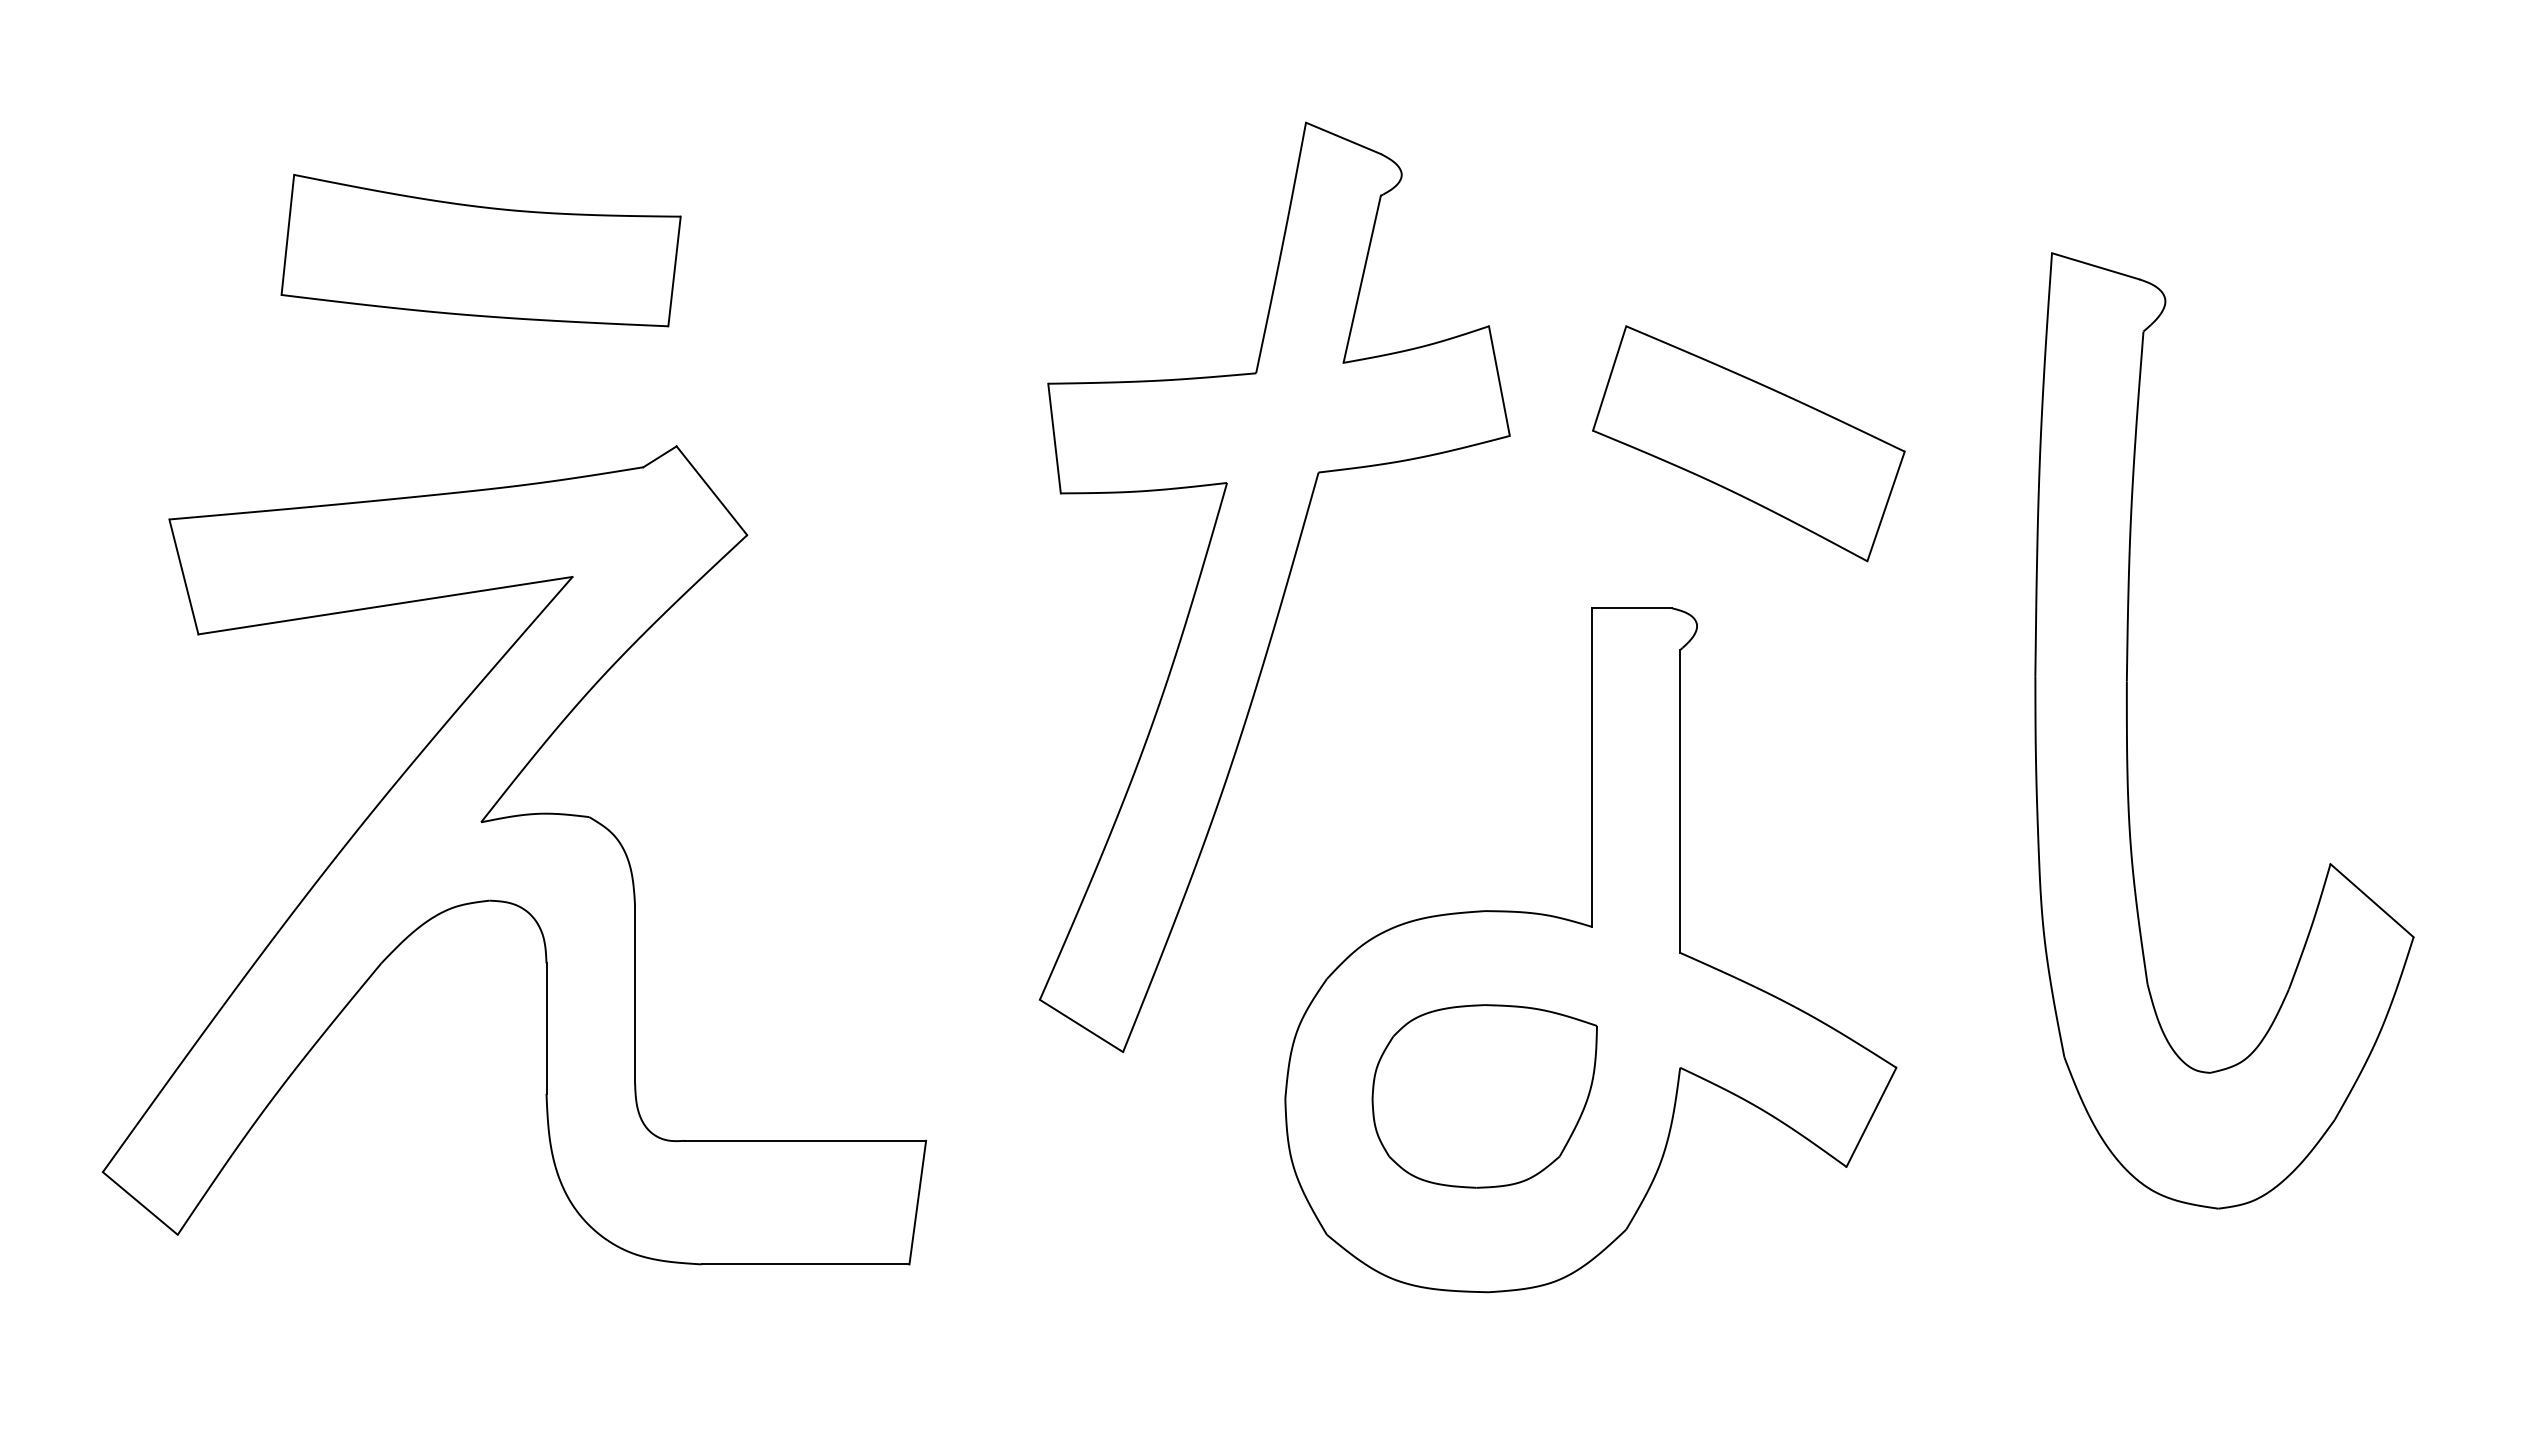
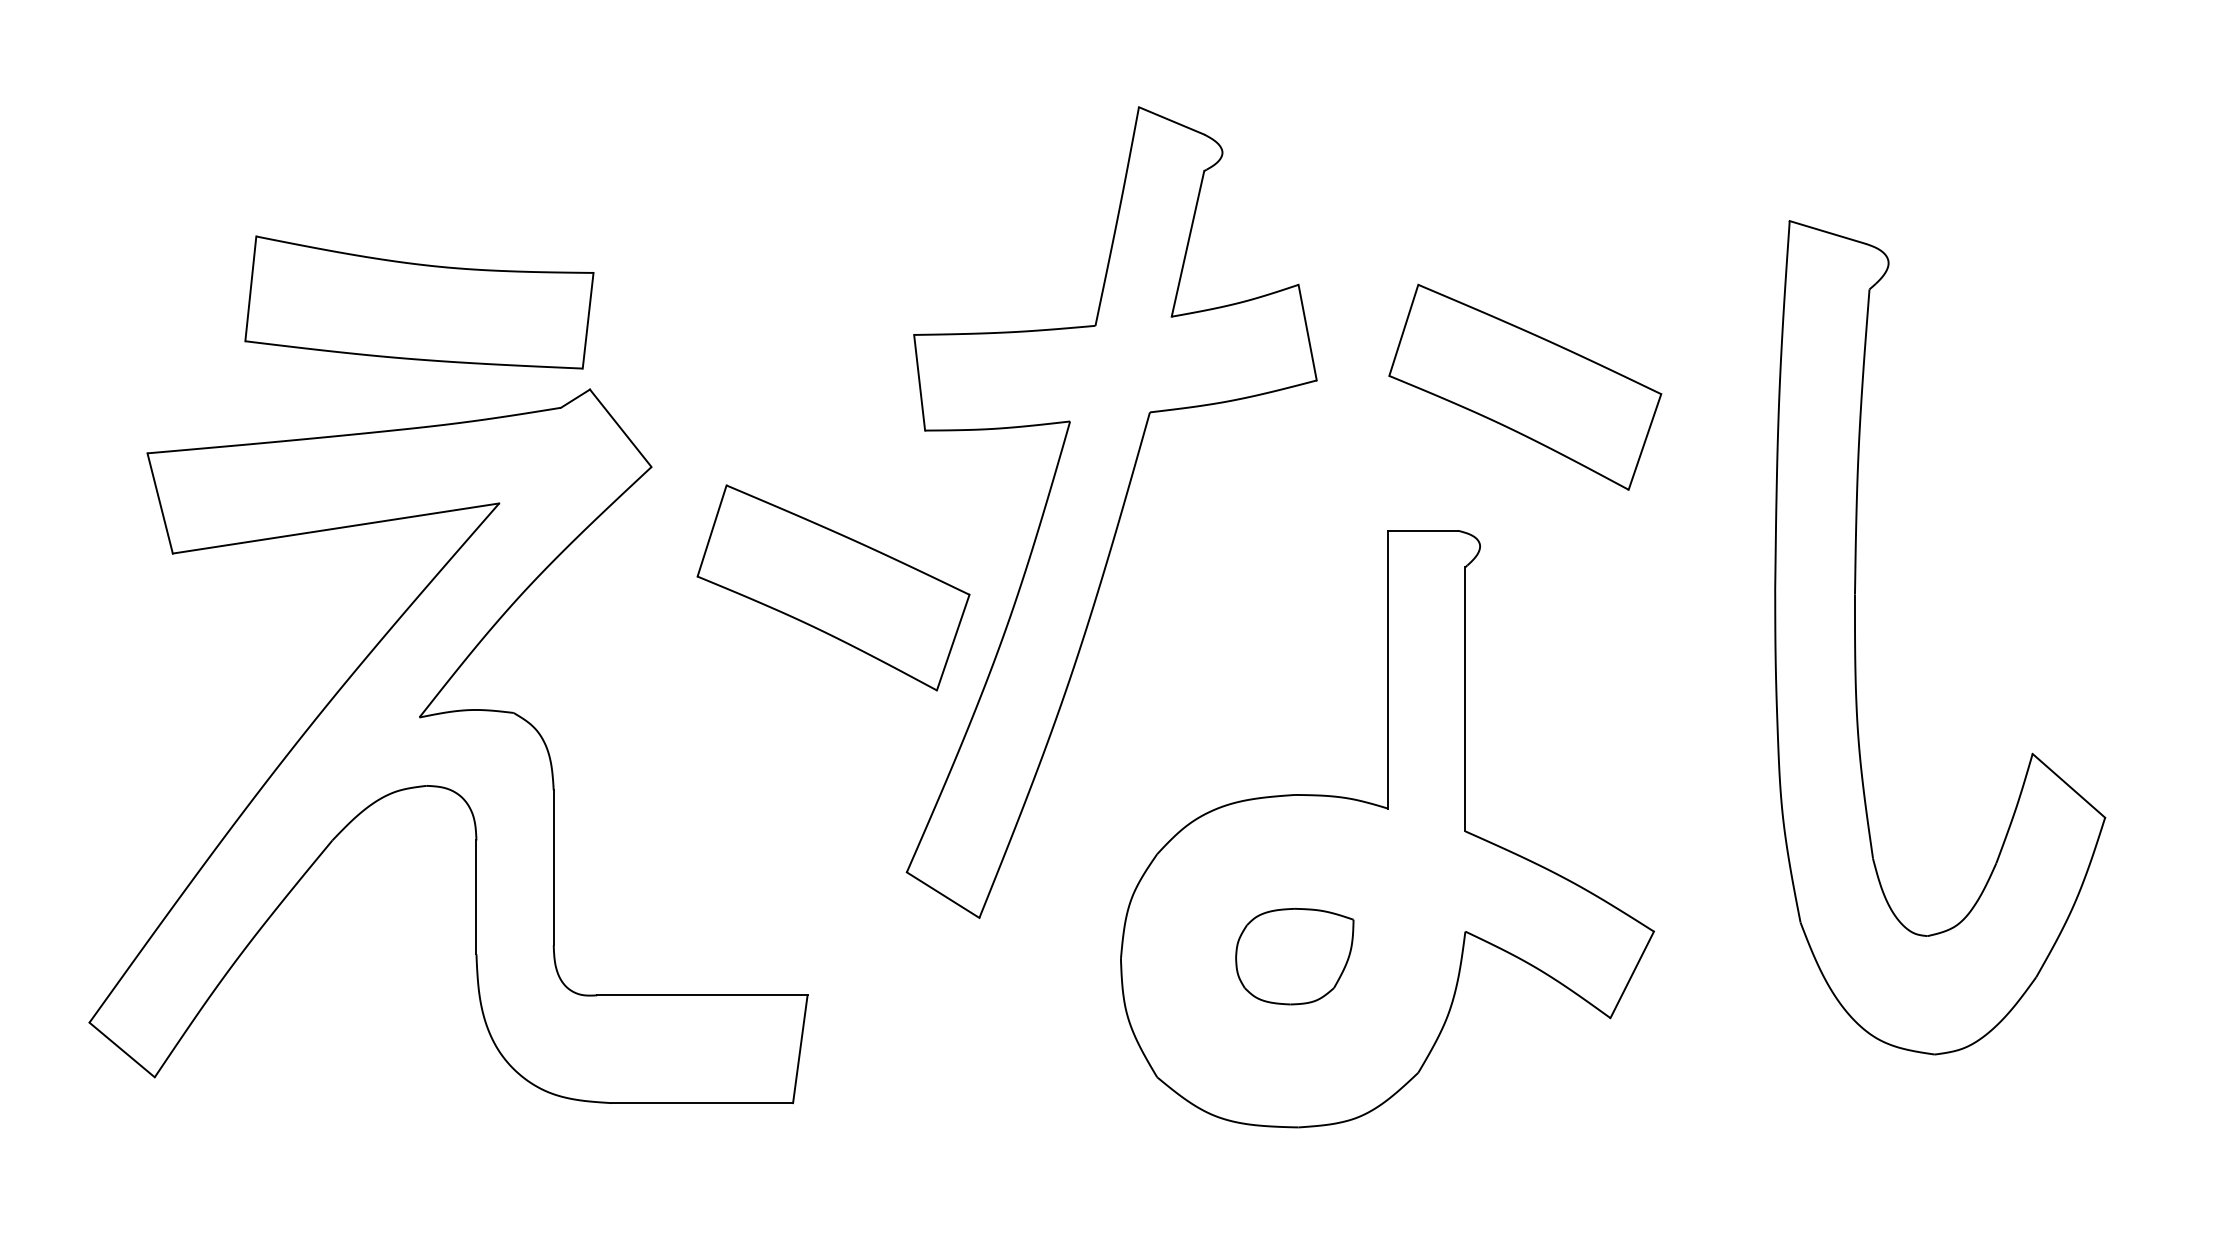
part: (480, 250) -> (418, 302), moved
part: (955, 673) -> (833, 587), added
part: (1484, 1096) -> (1294, 956), size x0.6

